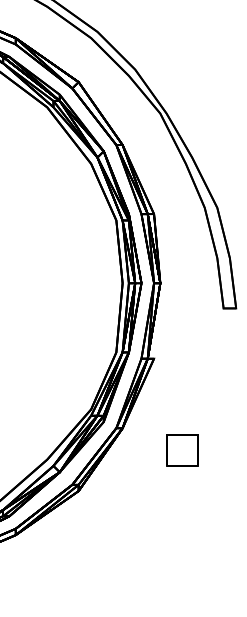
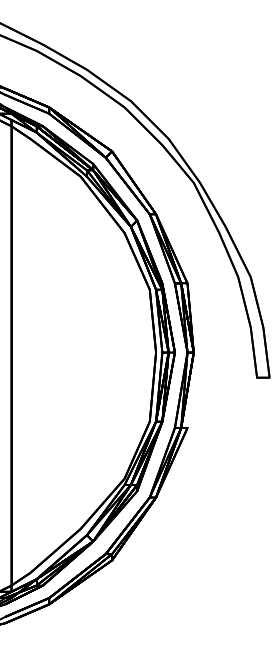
part: (182, 450) -> (215, 519), removed

